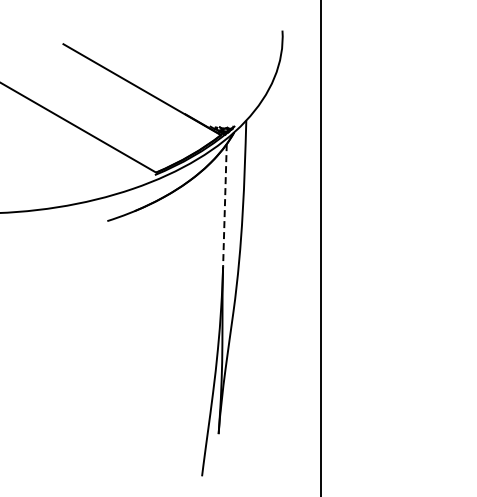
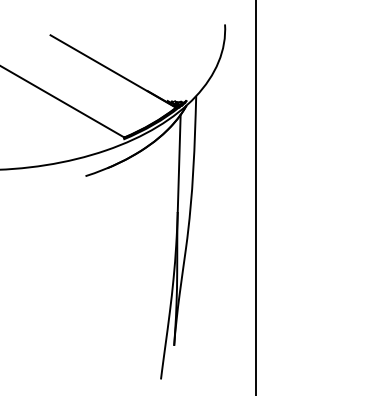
line: (224, 205) -> (178, 163), dashed -> solid

